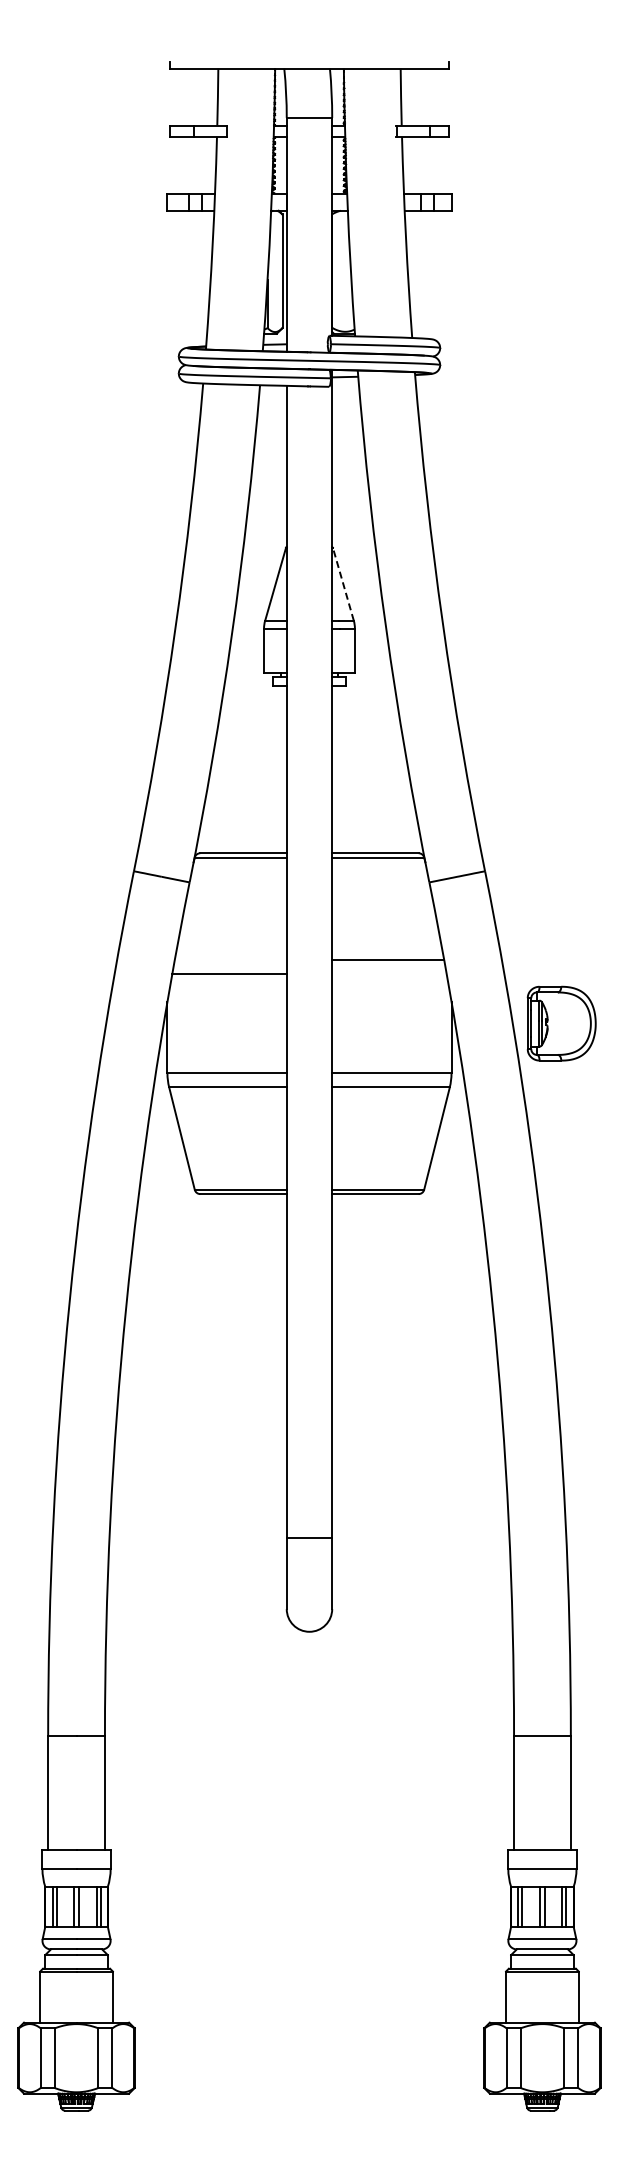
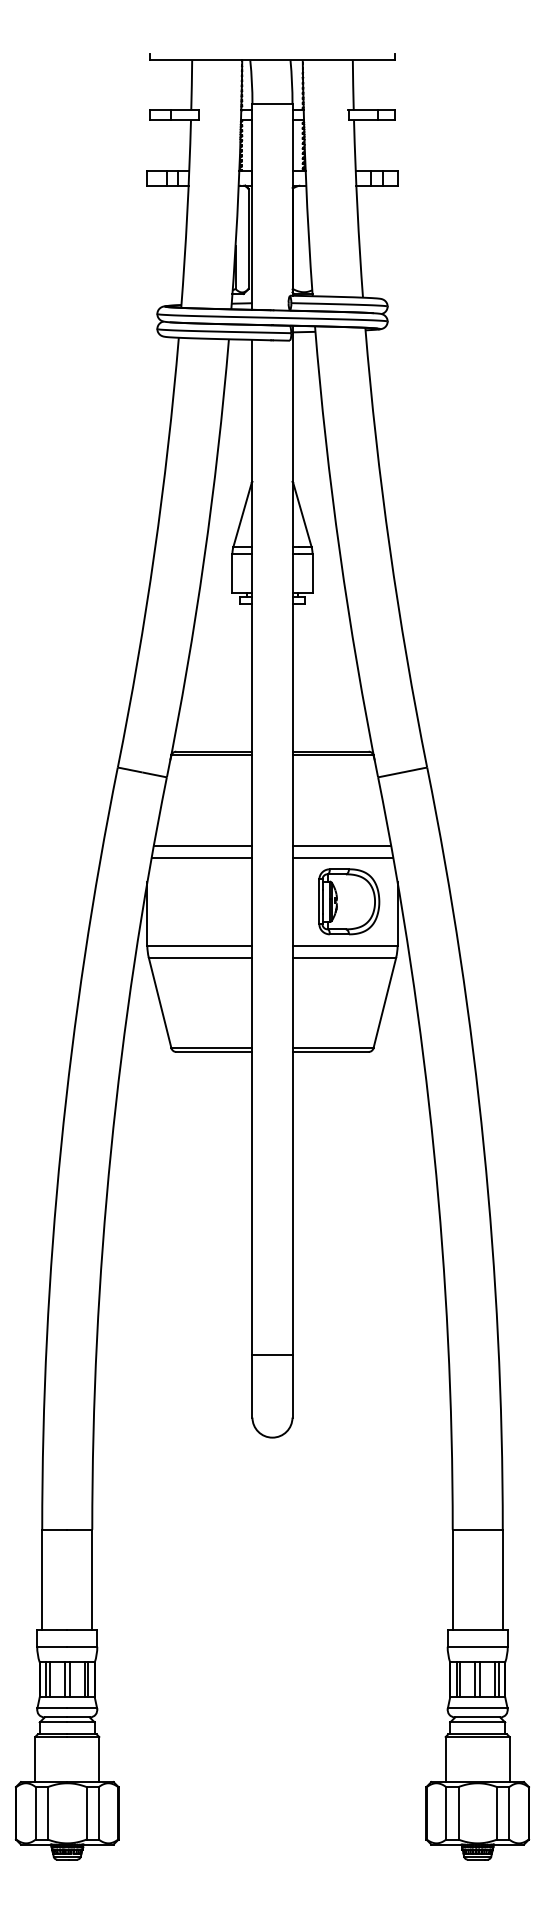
line: (343, 583) -> (302, 513), dashed -> solid
line: (230, 960) -> (202, 846), added
line: (389, 973) -> (342, 857), added
part: (561, 1023) -> (349, 901), moved

